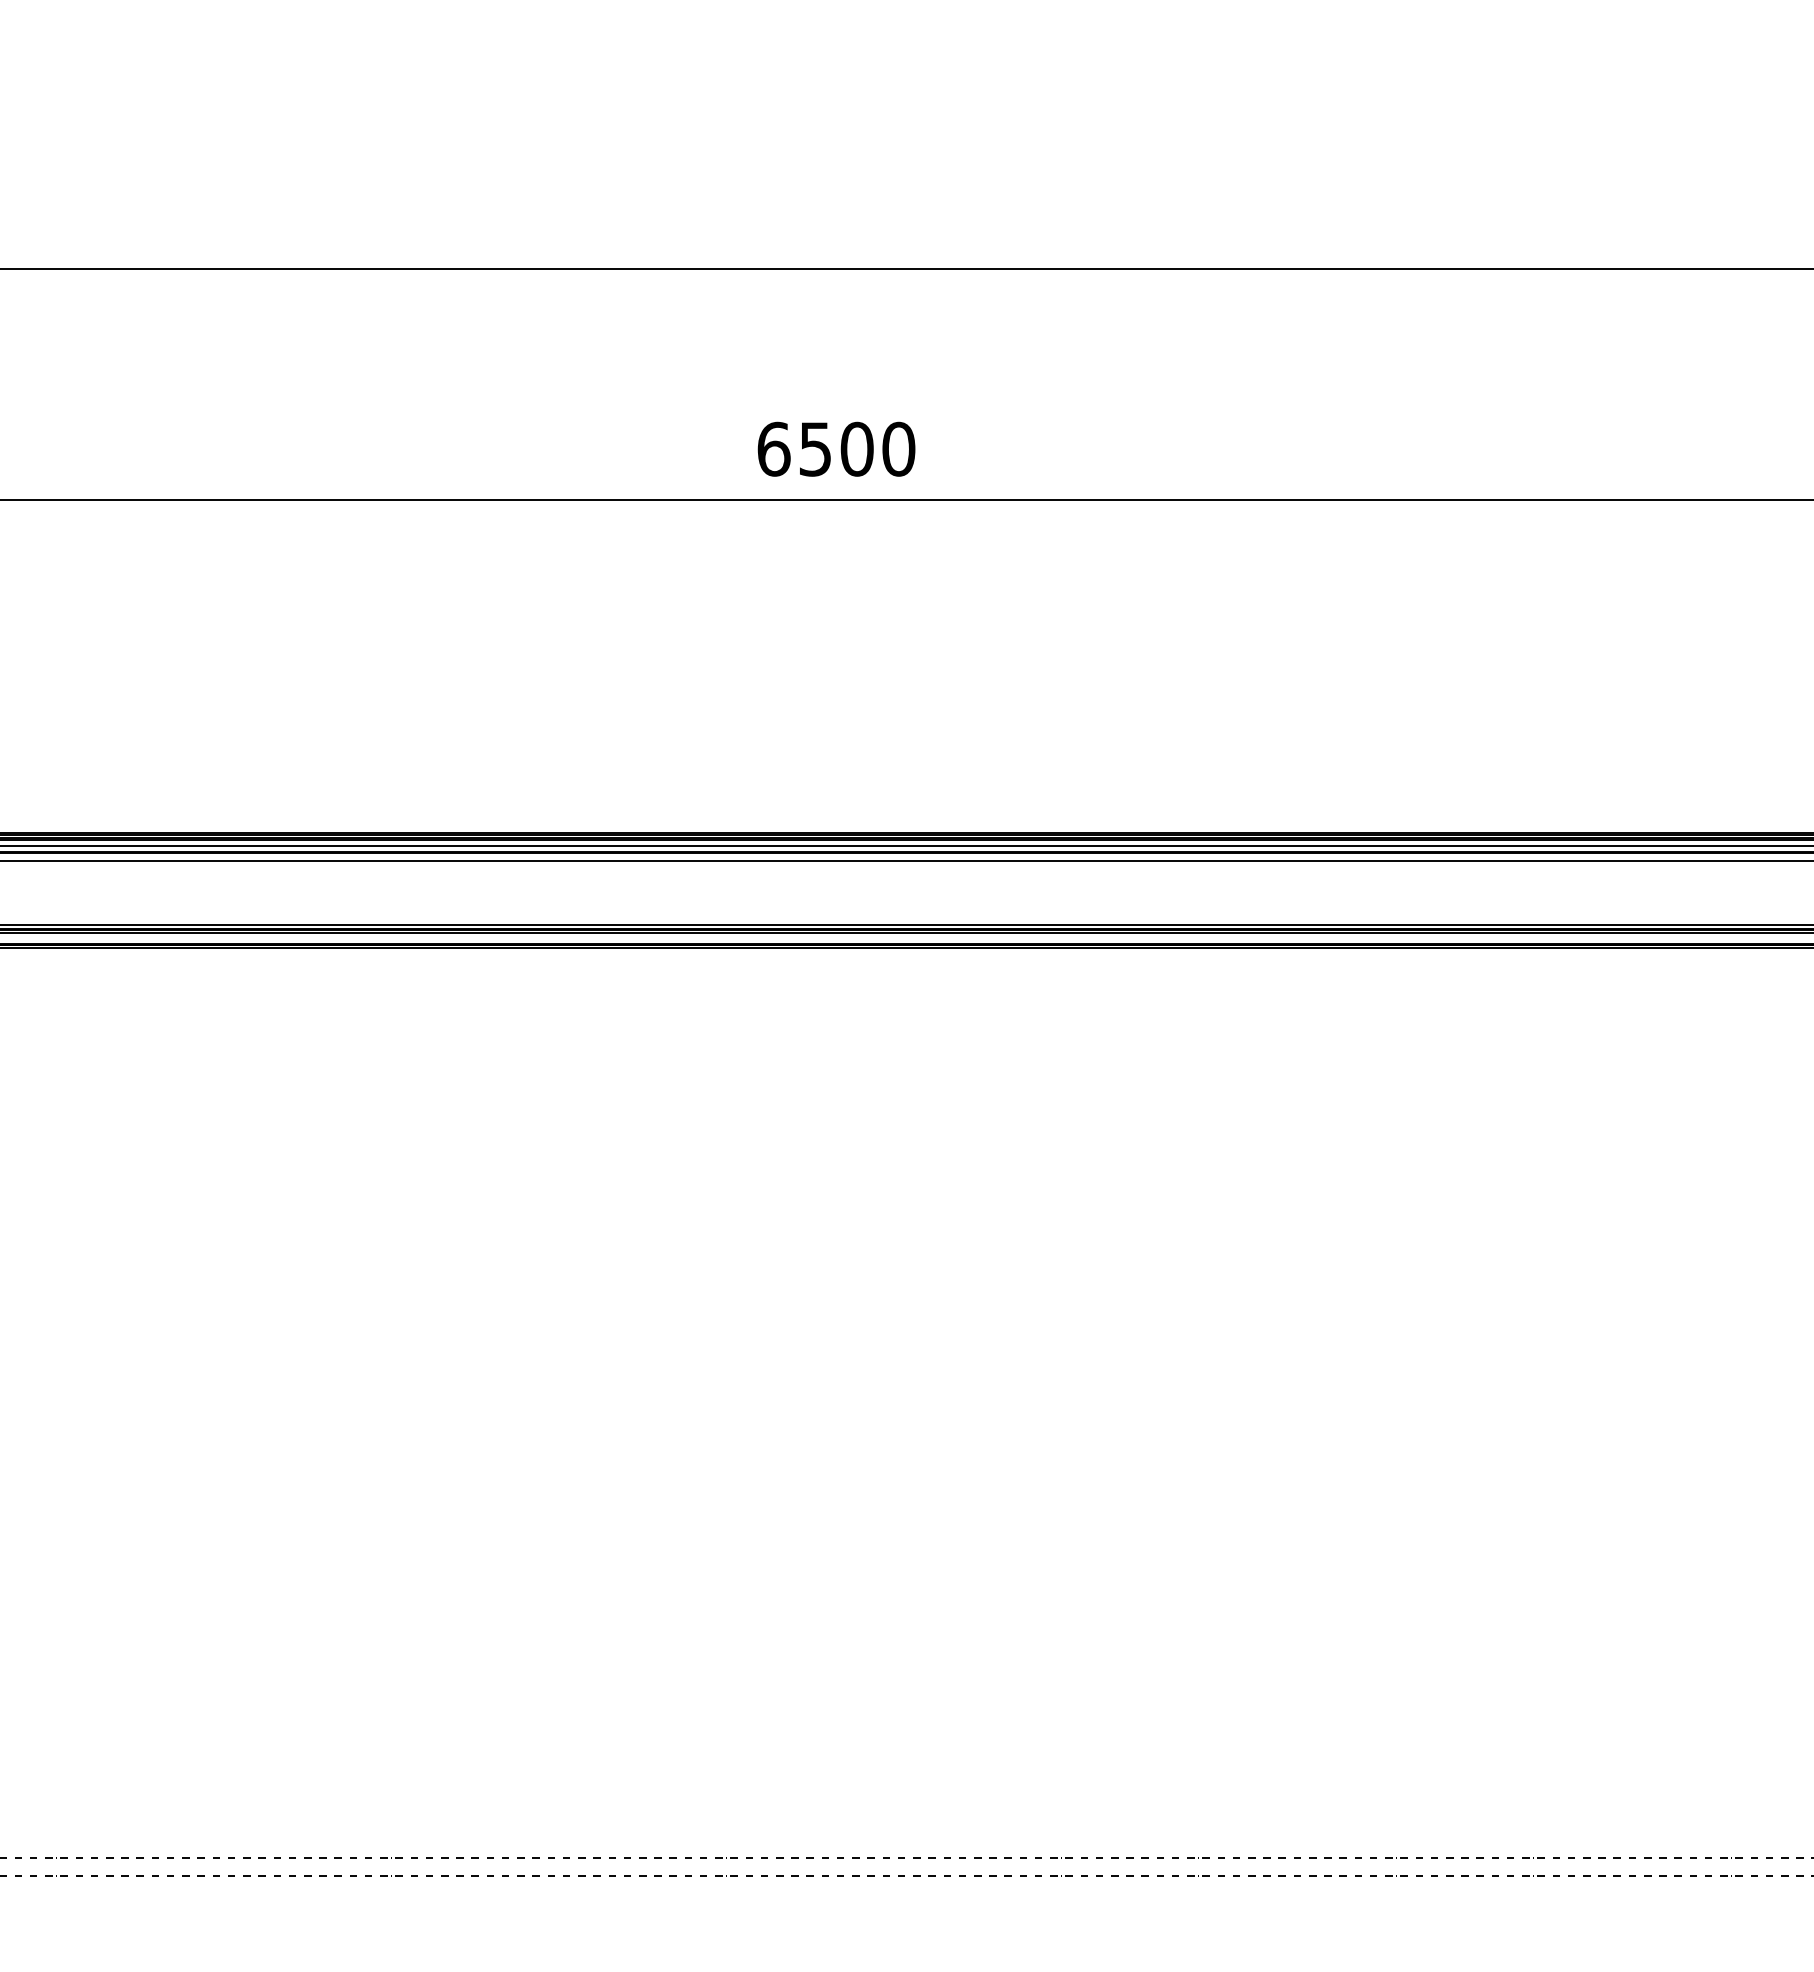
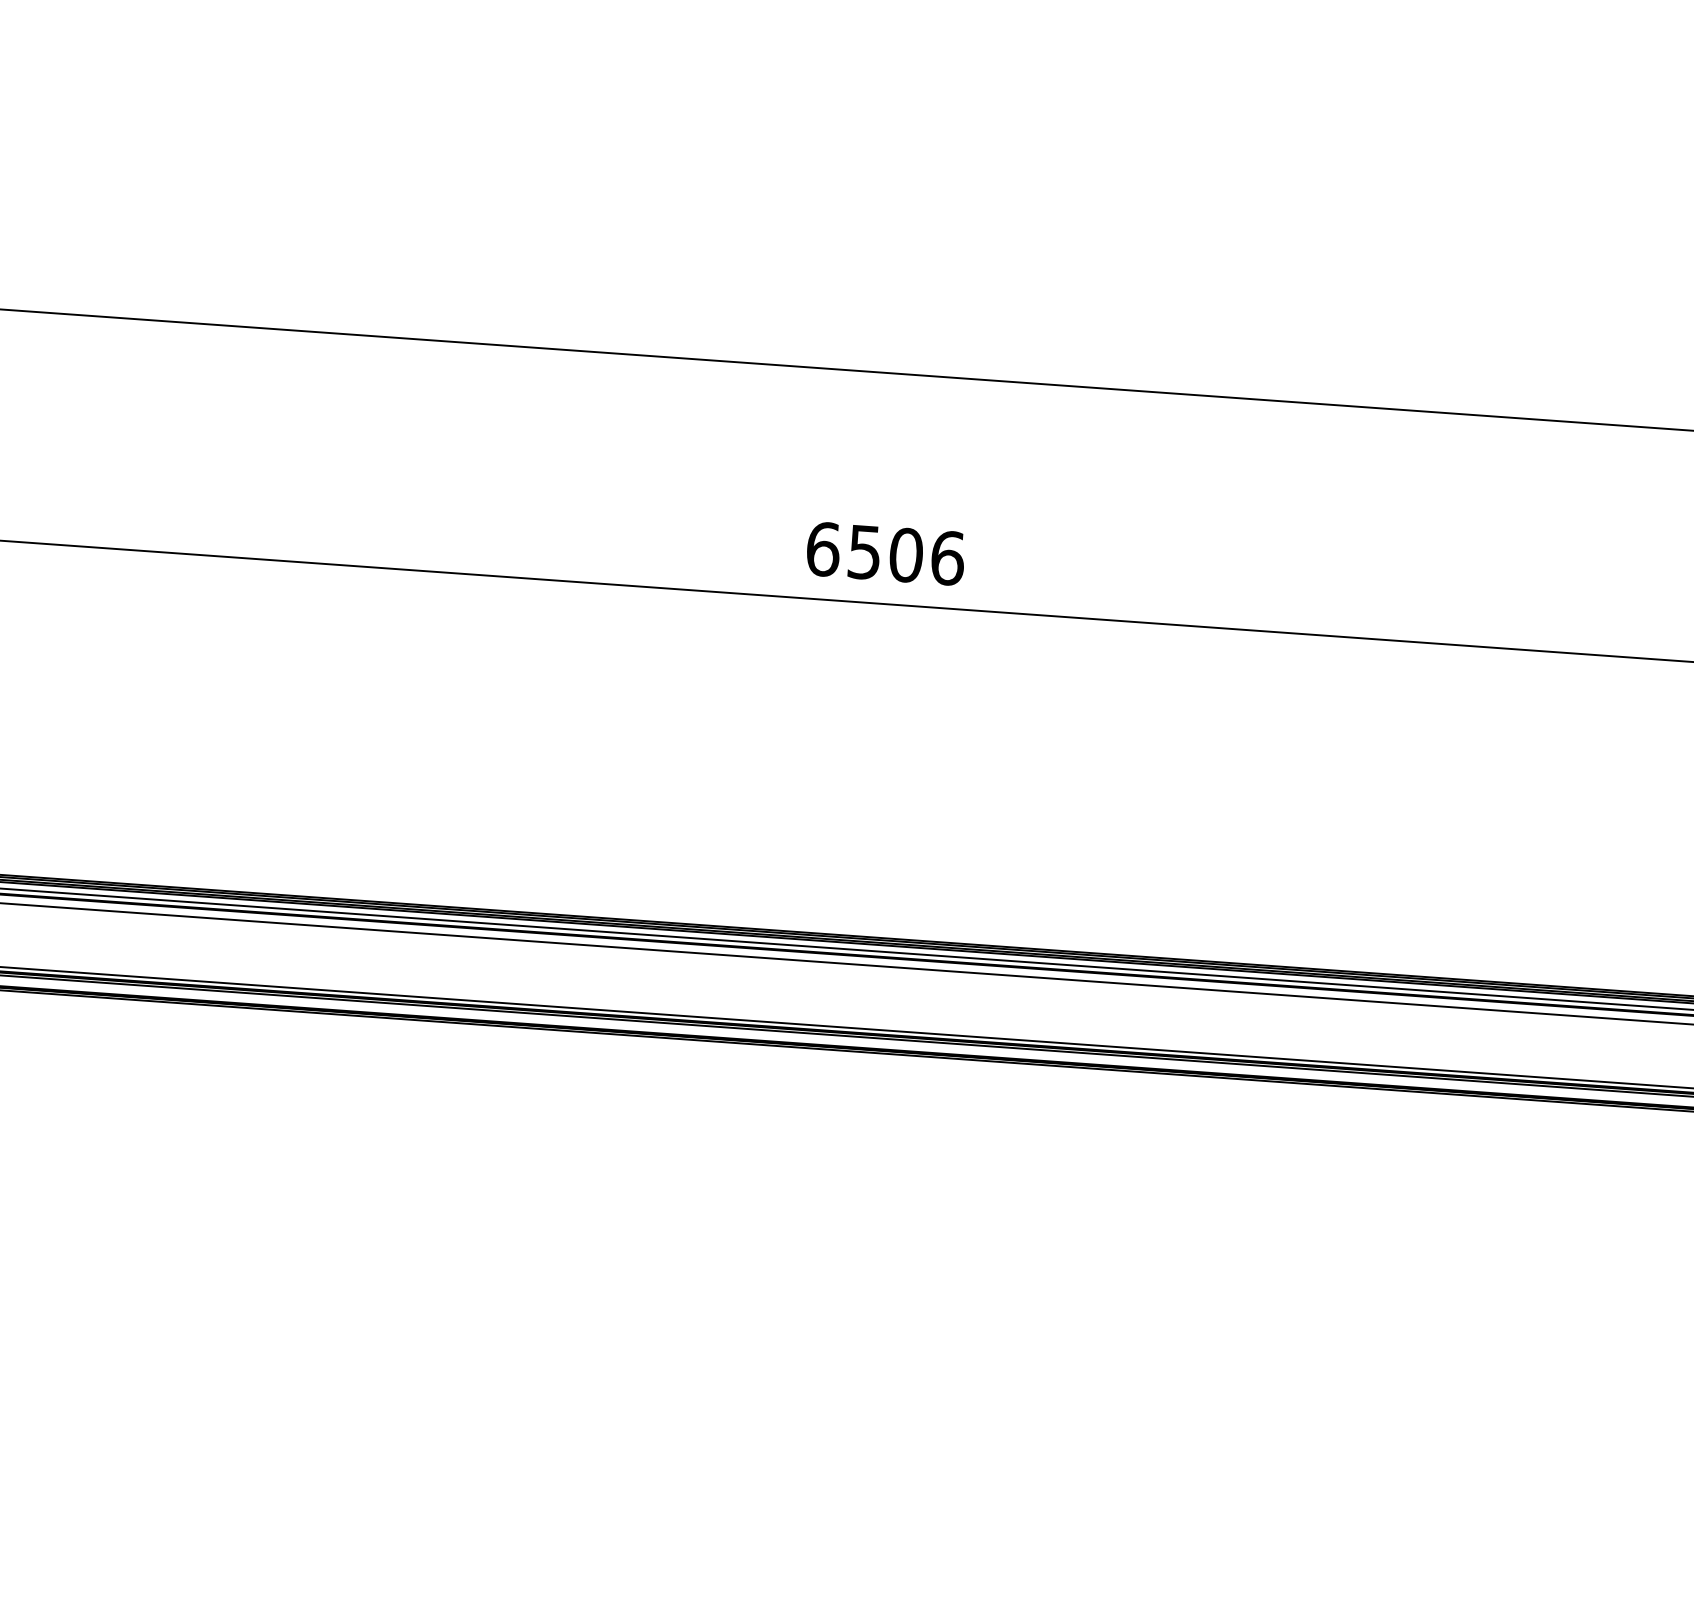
text: (898, 448) -> (947, 557), 6500 -> 6506

